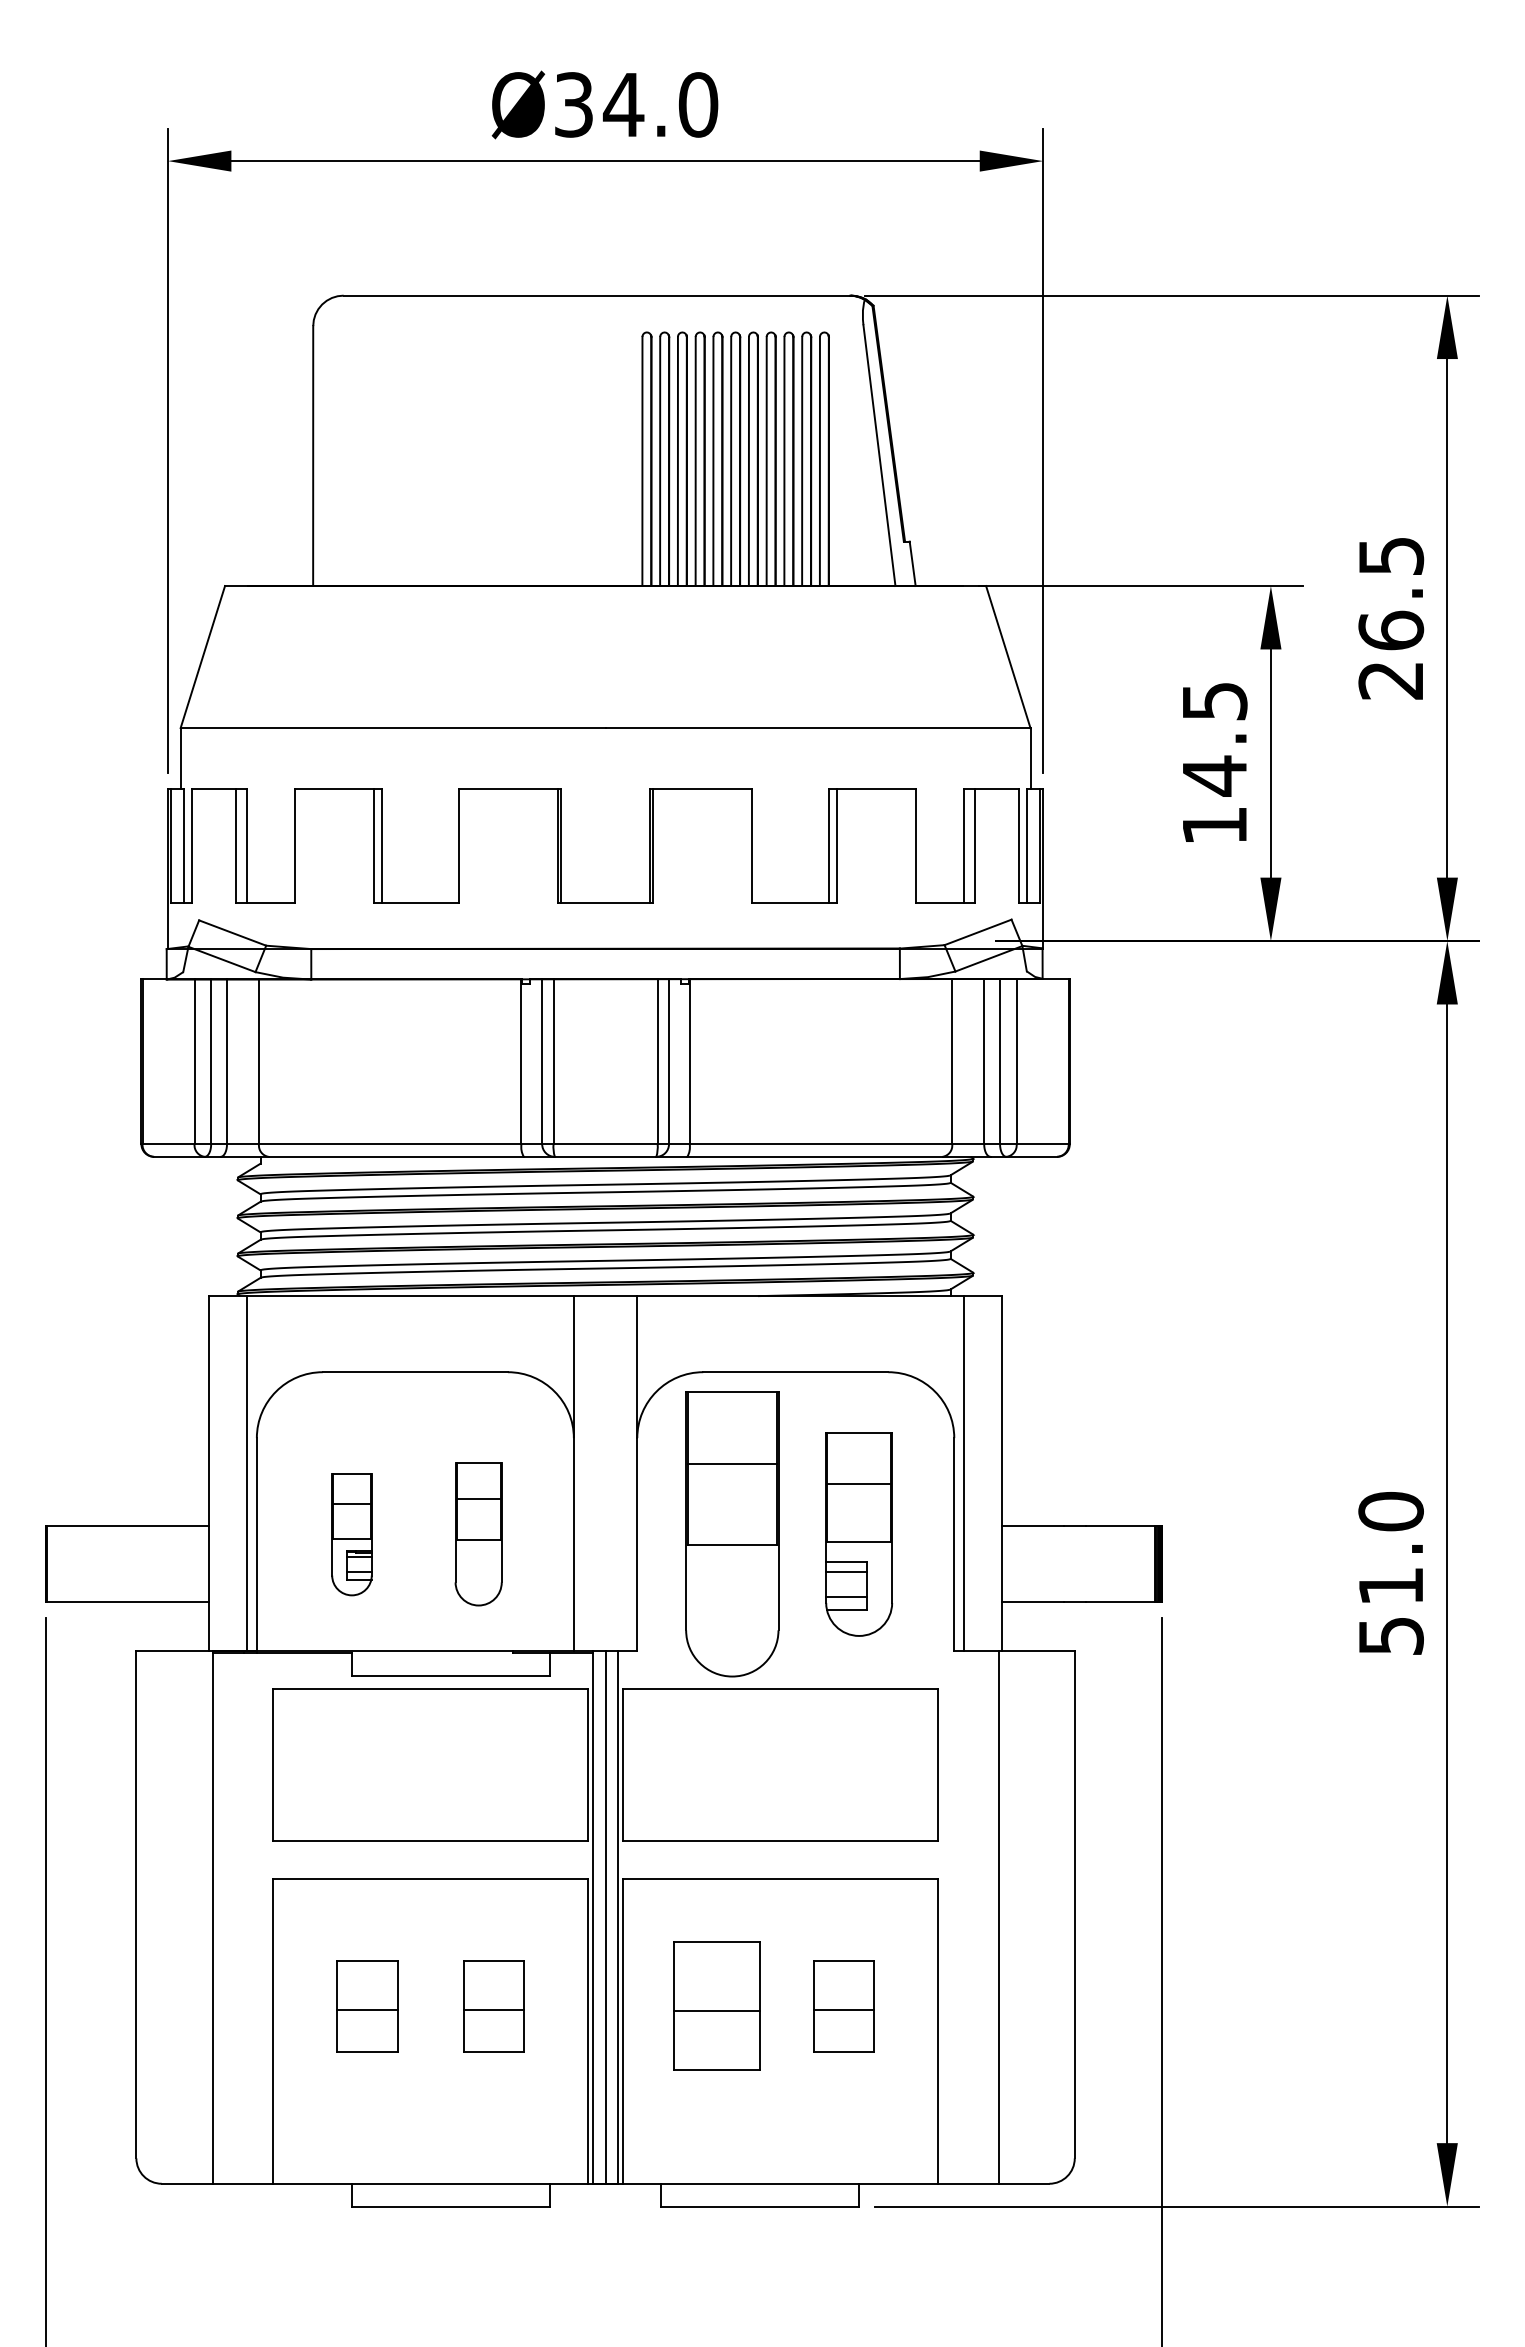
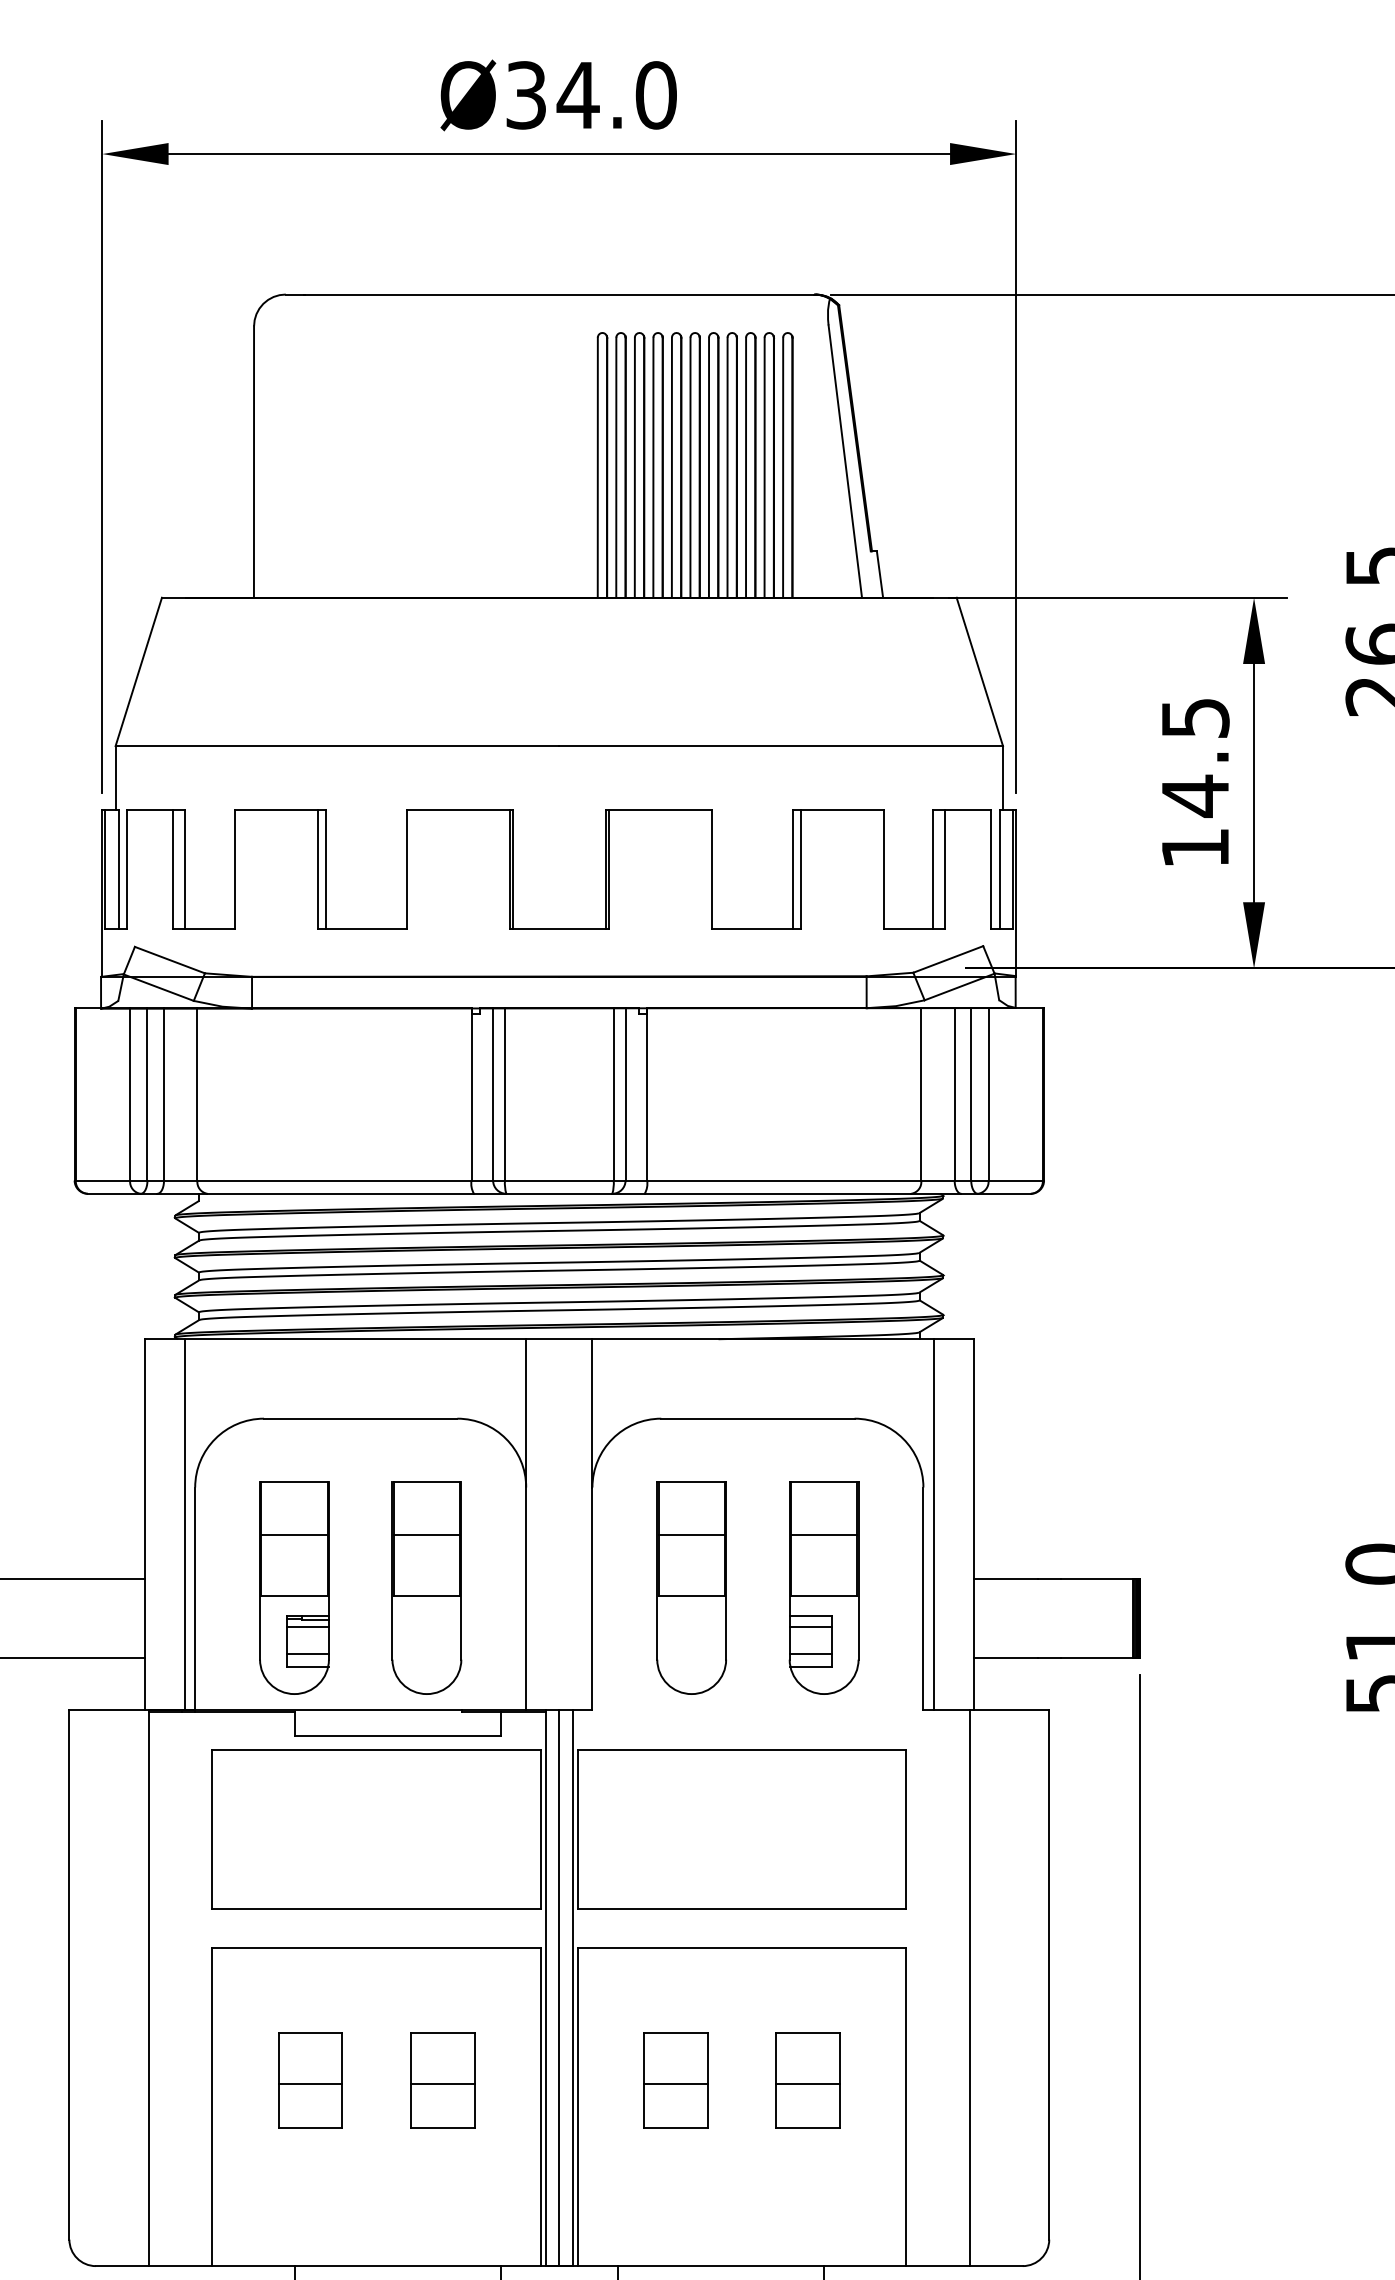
part: (351, 1534) -> (294, 1588), size x1.67
part: (478, 1534) -> (426, 1588), size x1.43
part: (732, 1534) -> (691, 1588), size x0.71
part: (717, 2006) -> (676, 2081), size x0.71

